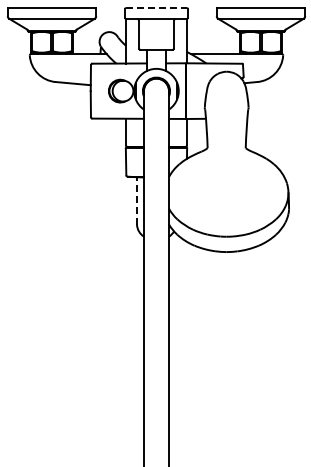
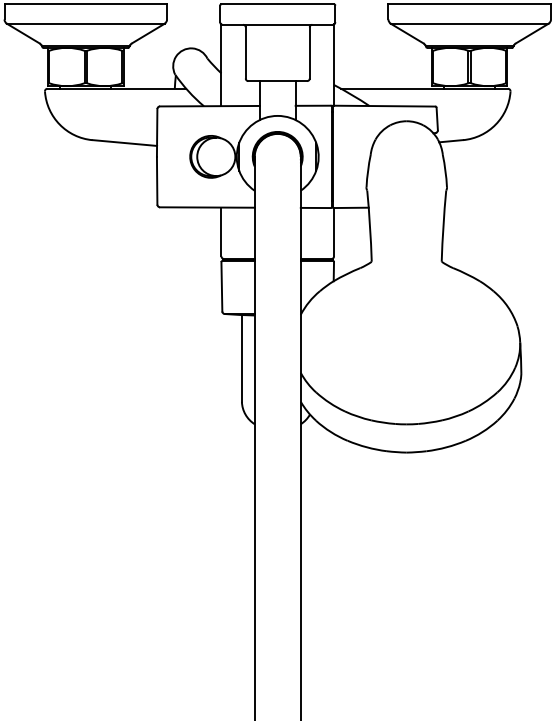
line: (156, 8) -> (277, 5), dashed -> solid
line: (136, 200) -> (241, 357), dashed -> solid

